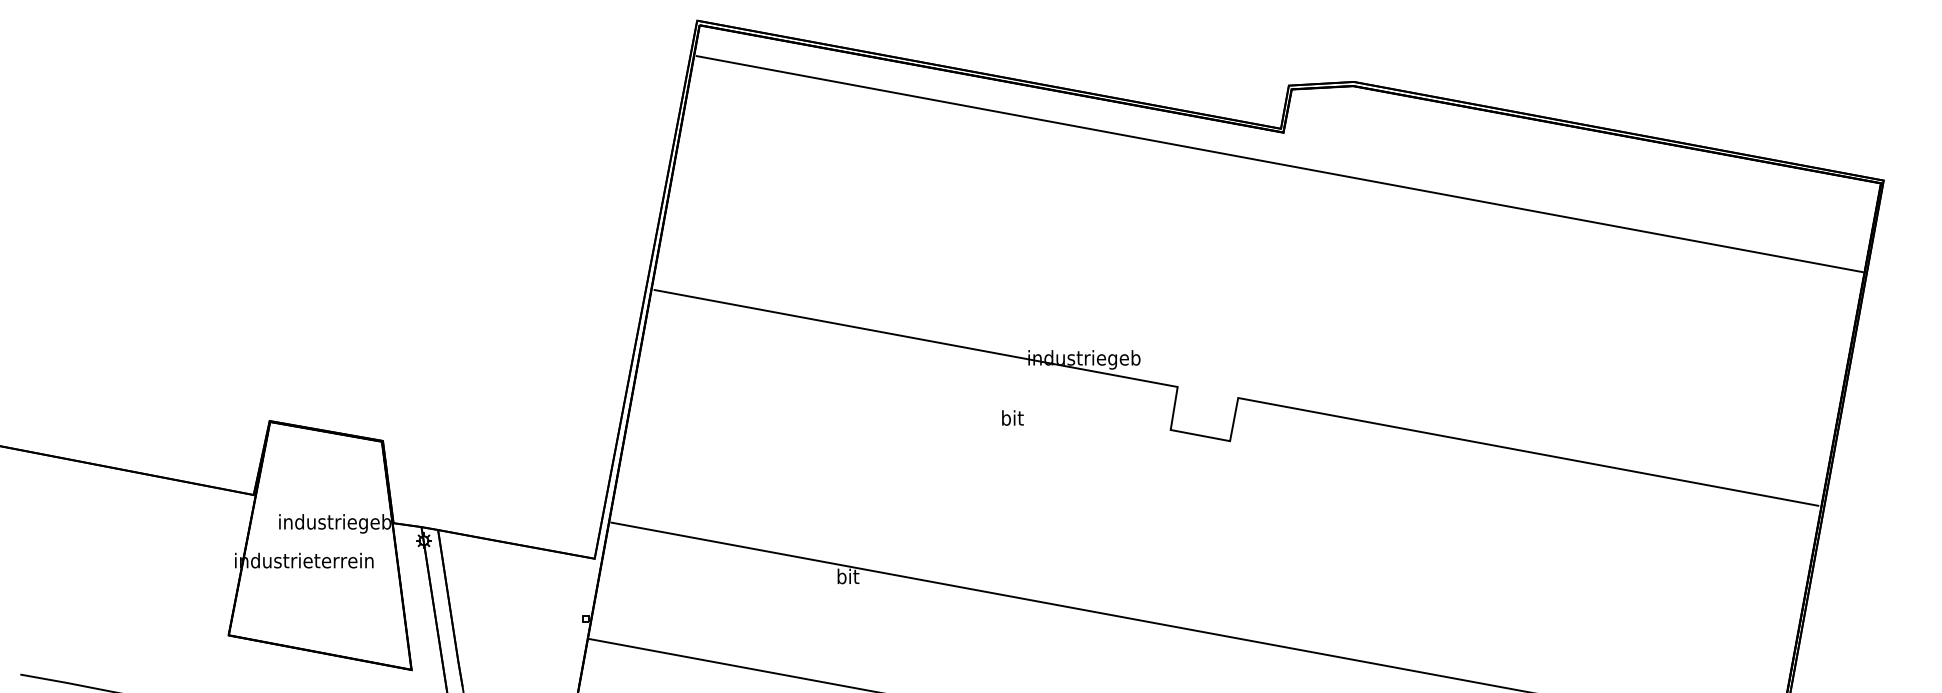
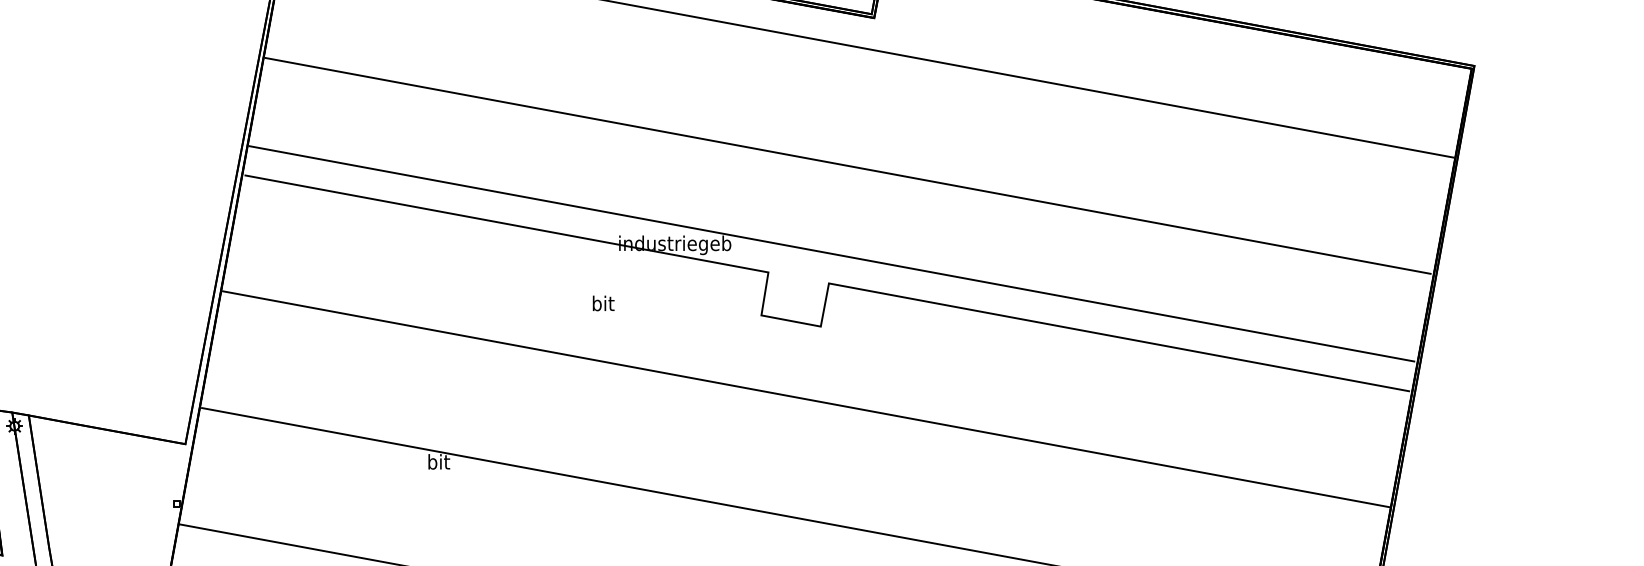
line: (1256, 280) -> (847, 165), added
line: (1241, 368) -> (832, 253), added
line: (1215, 513) -> (806, 398), added

